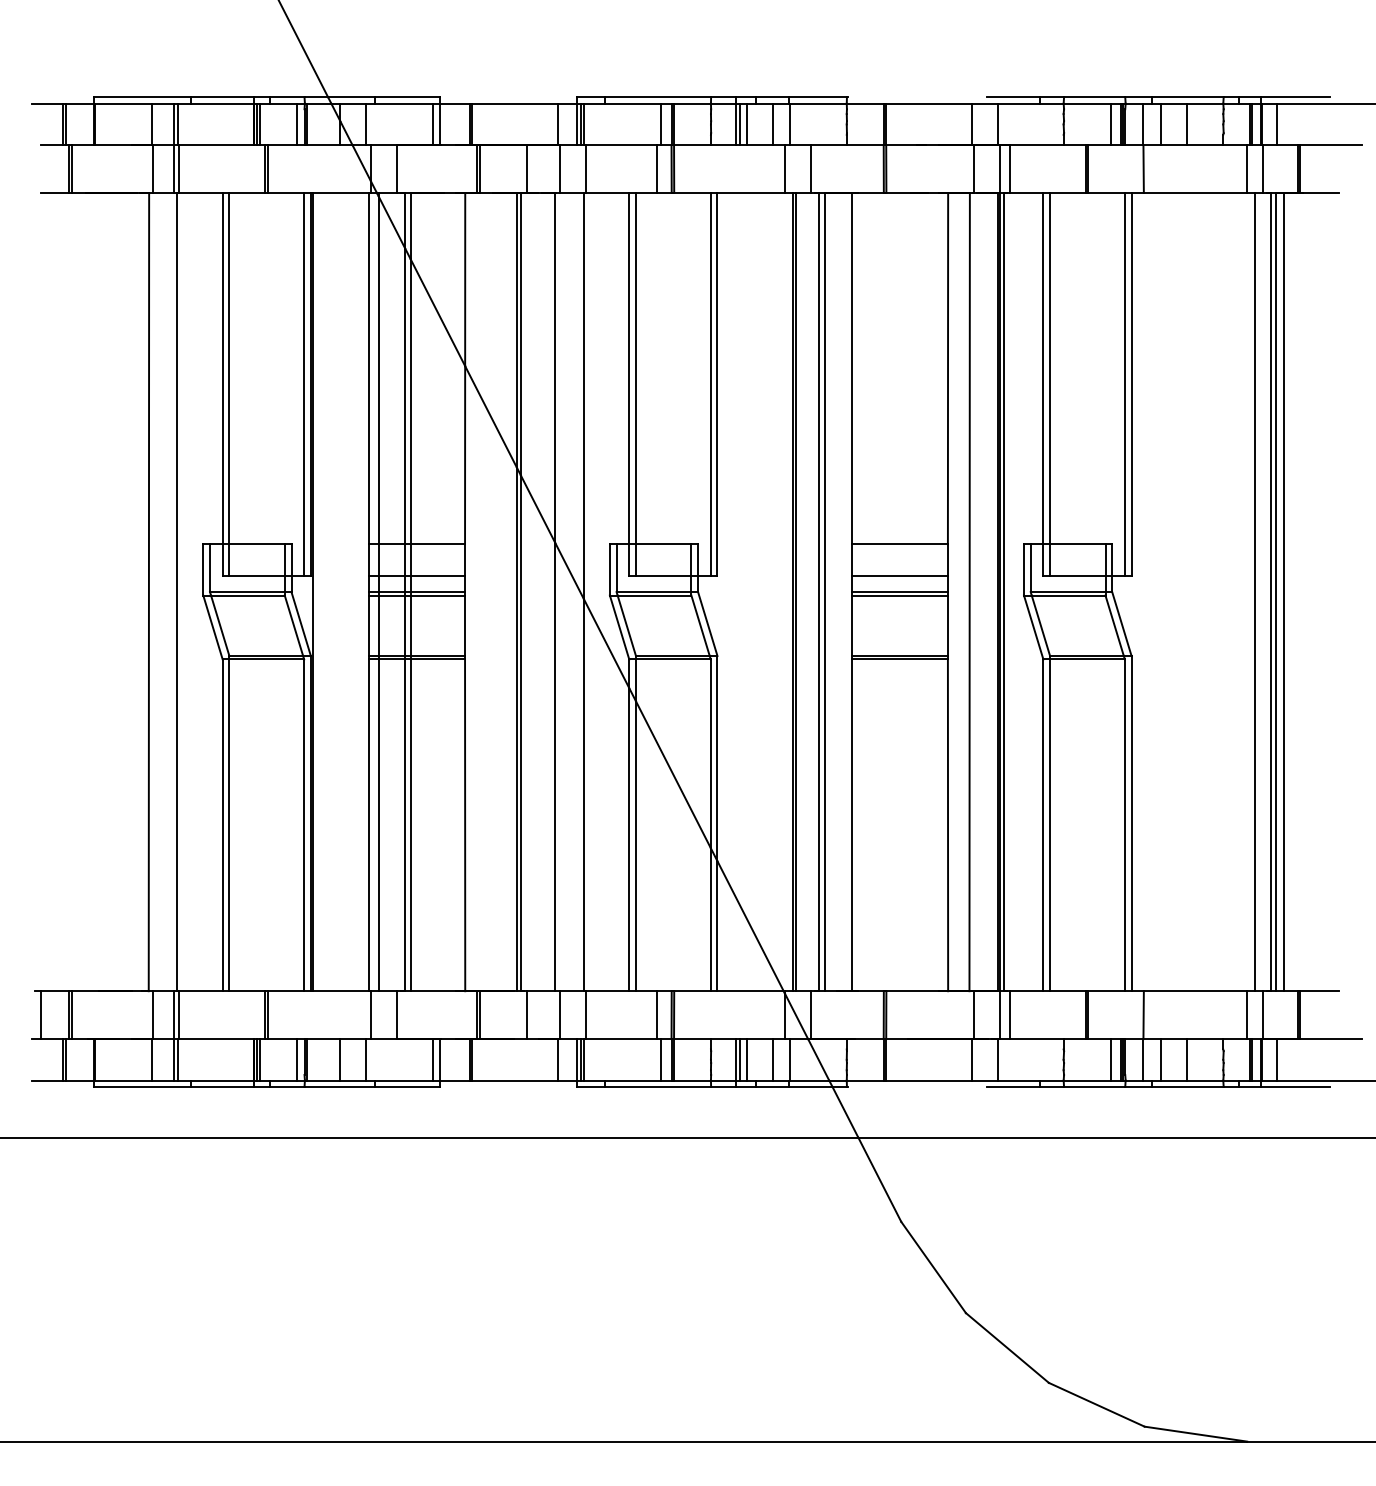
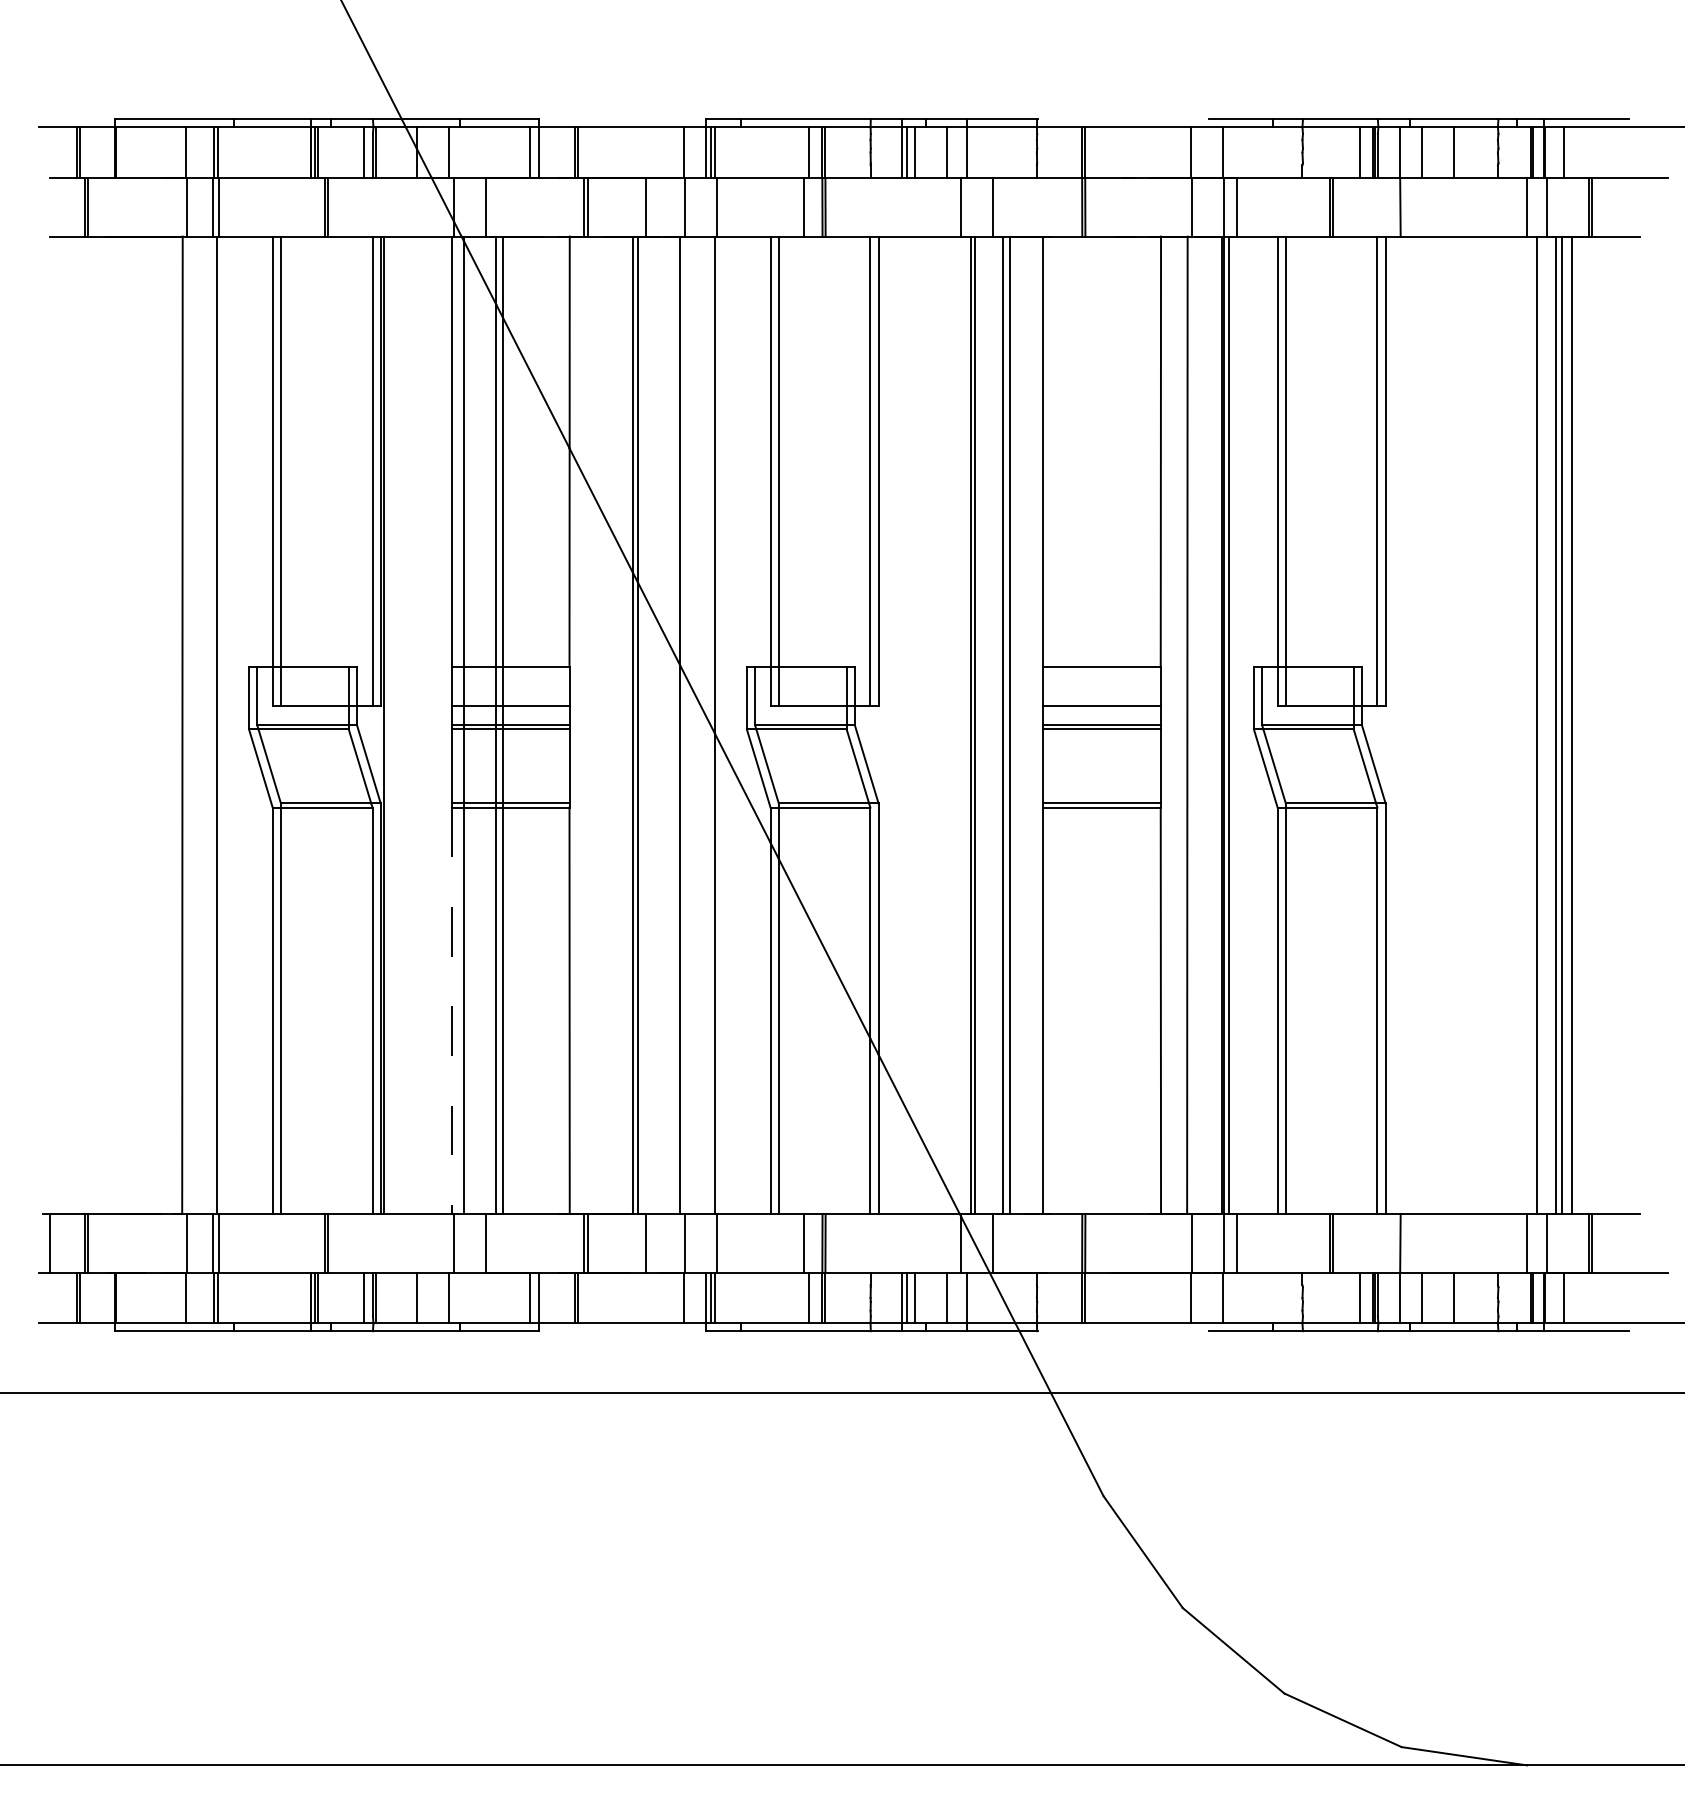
line: (369, 825) -> (452, 1011), solid -> dashed

